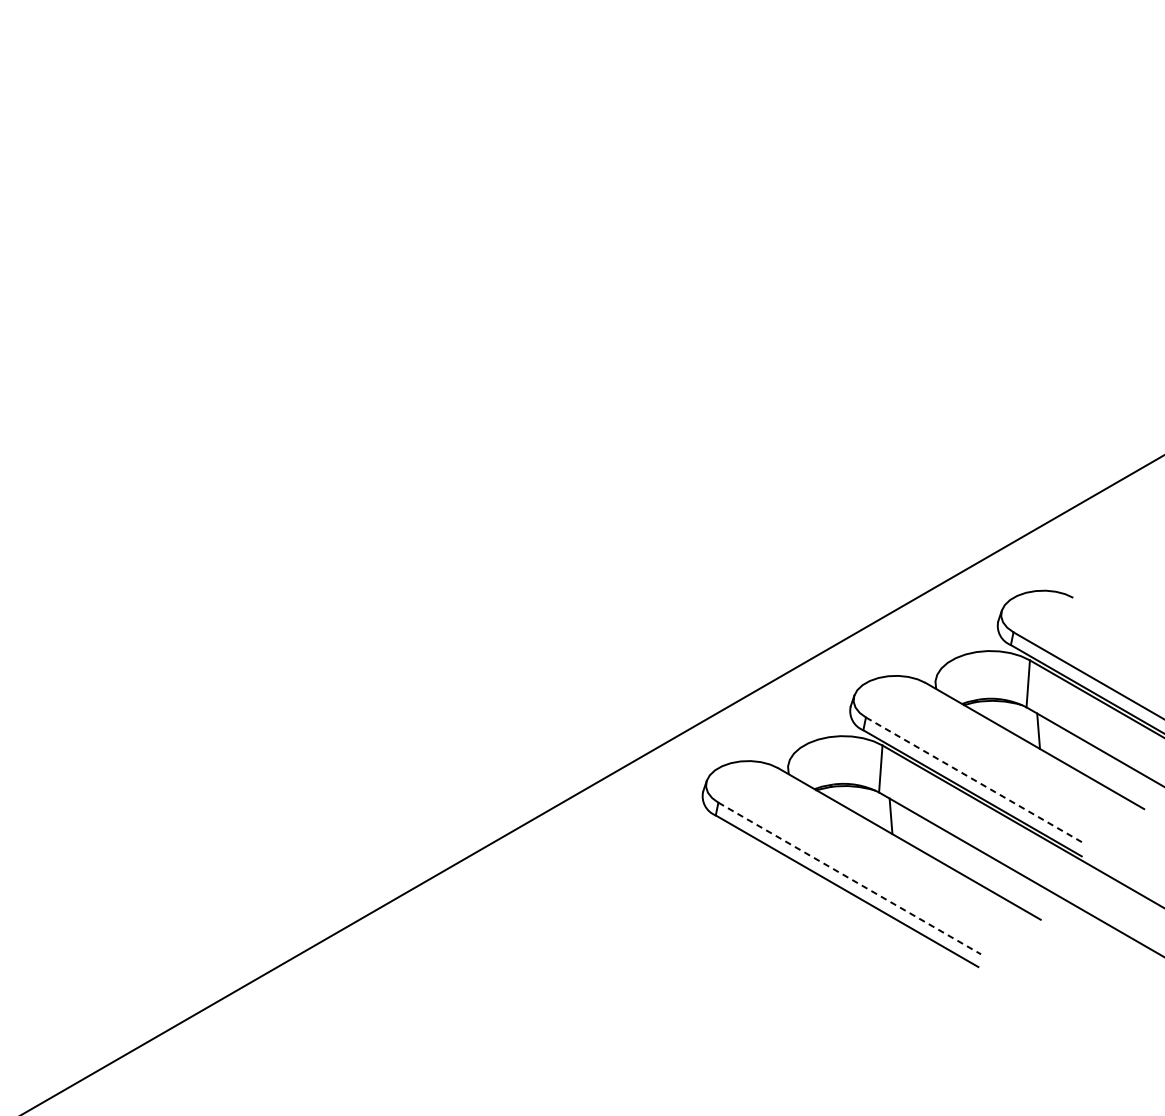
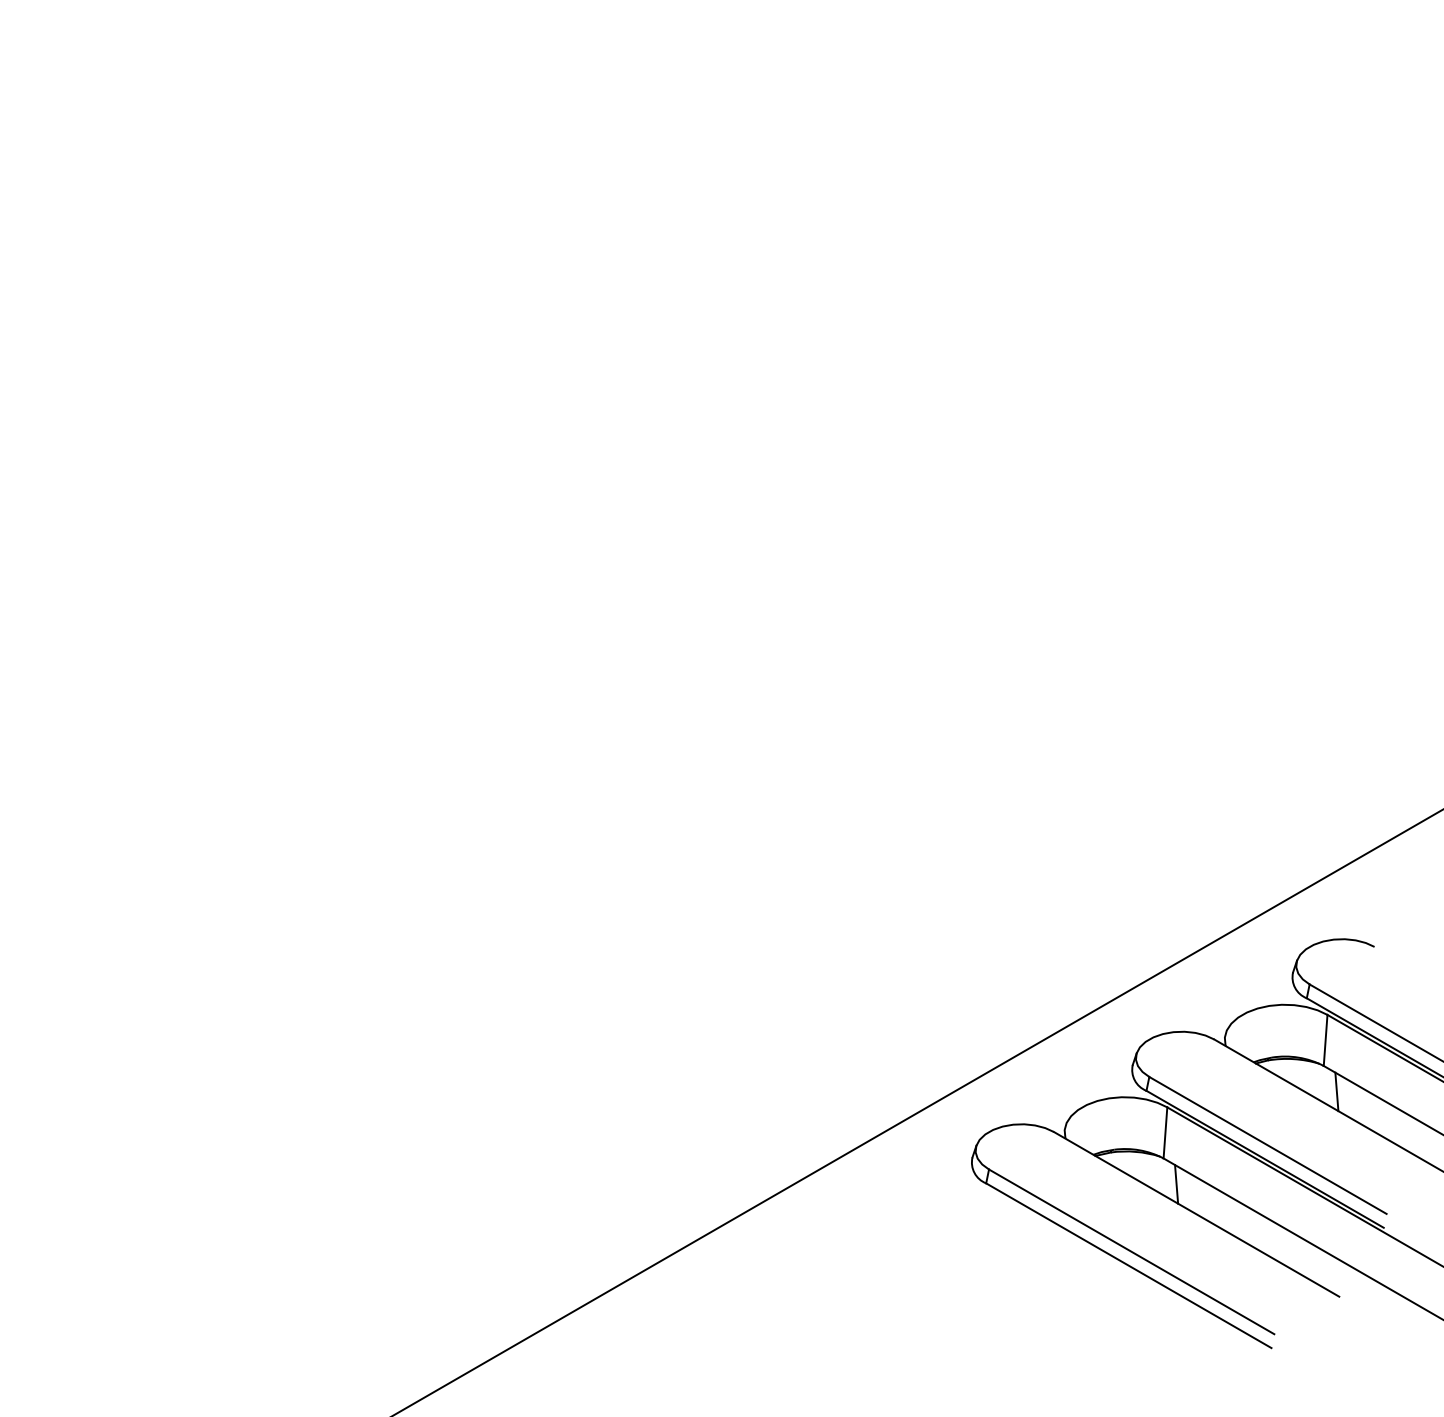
line: (974, 780) -> (1267, 1145), dashed -> solid
line: (849, 878) -> (1131, 1251), dashed -> solid

